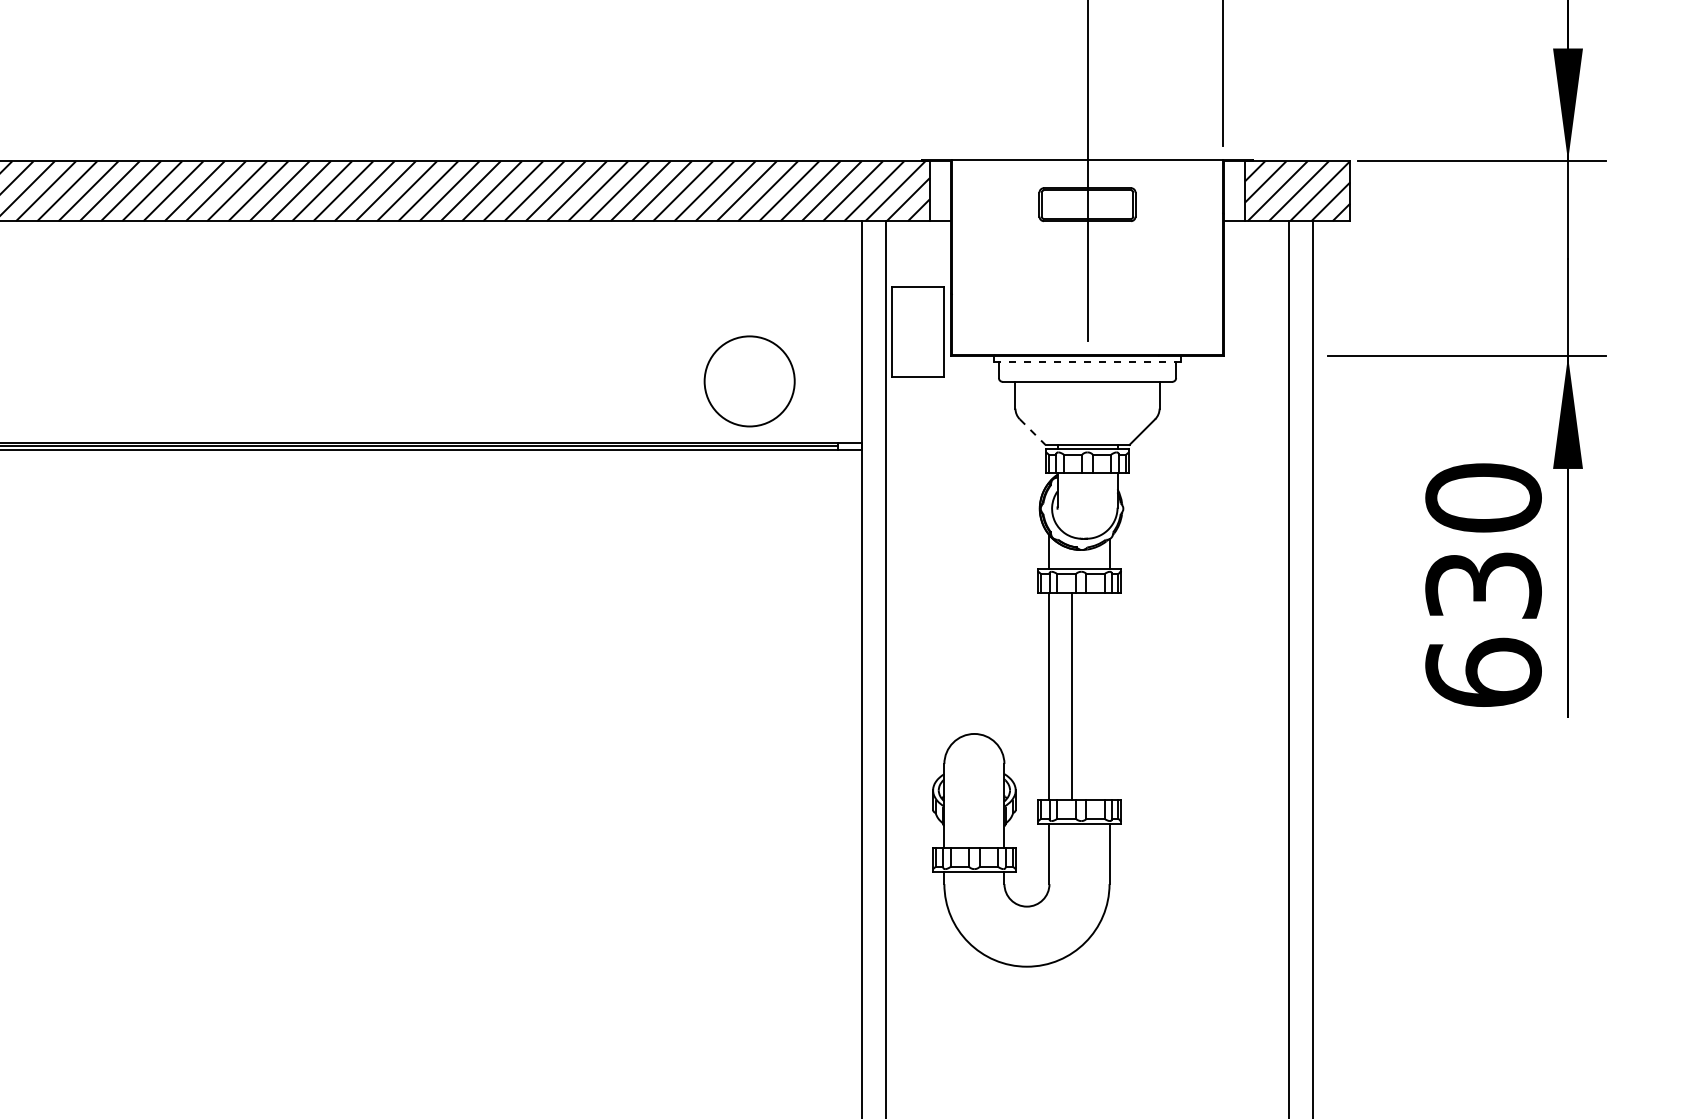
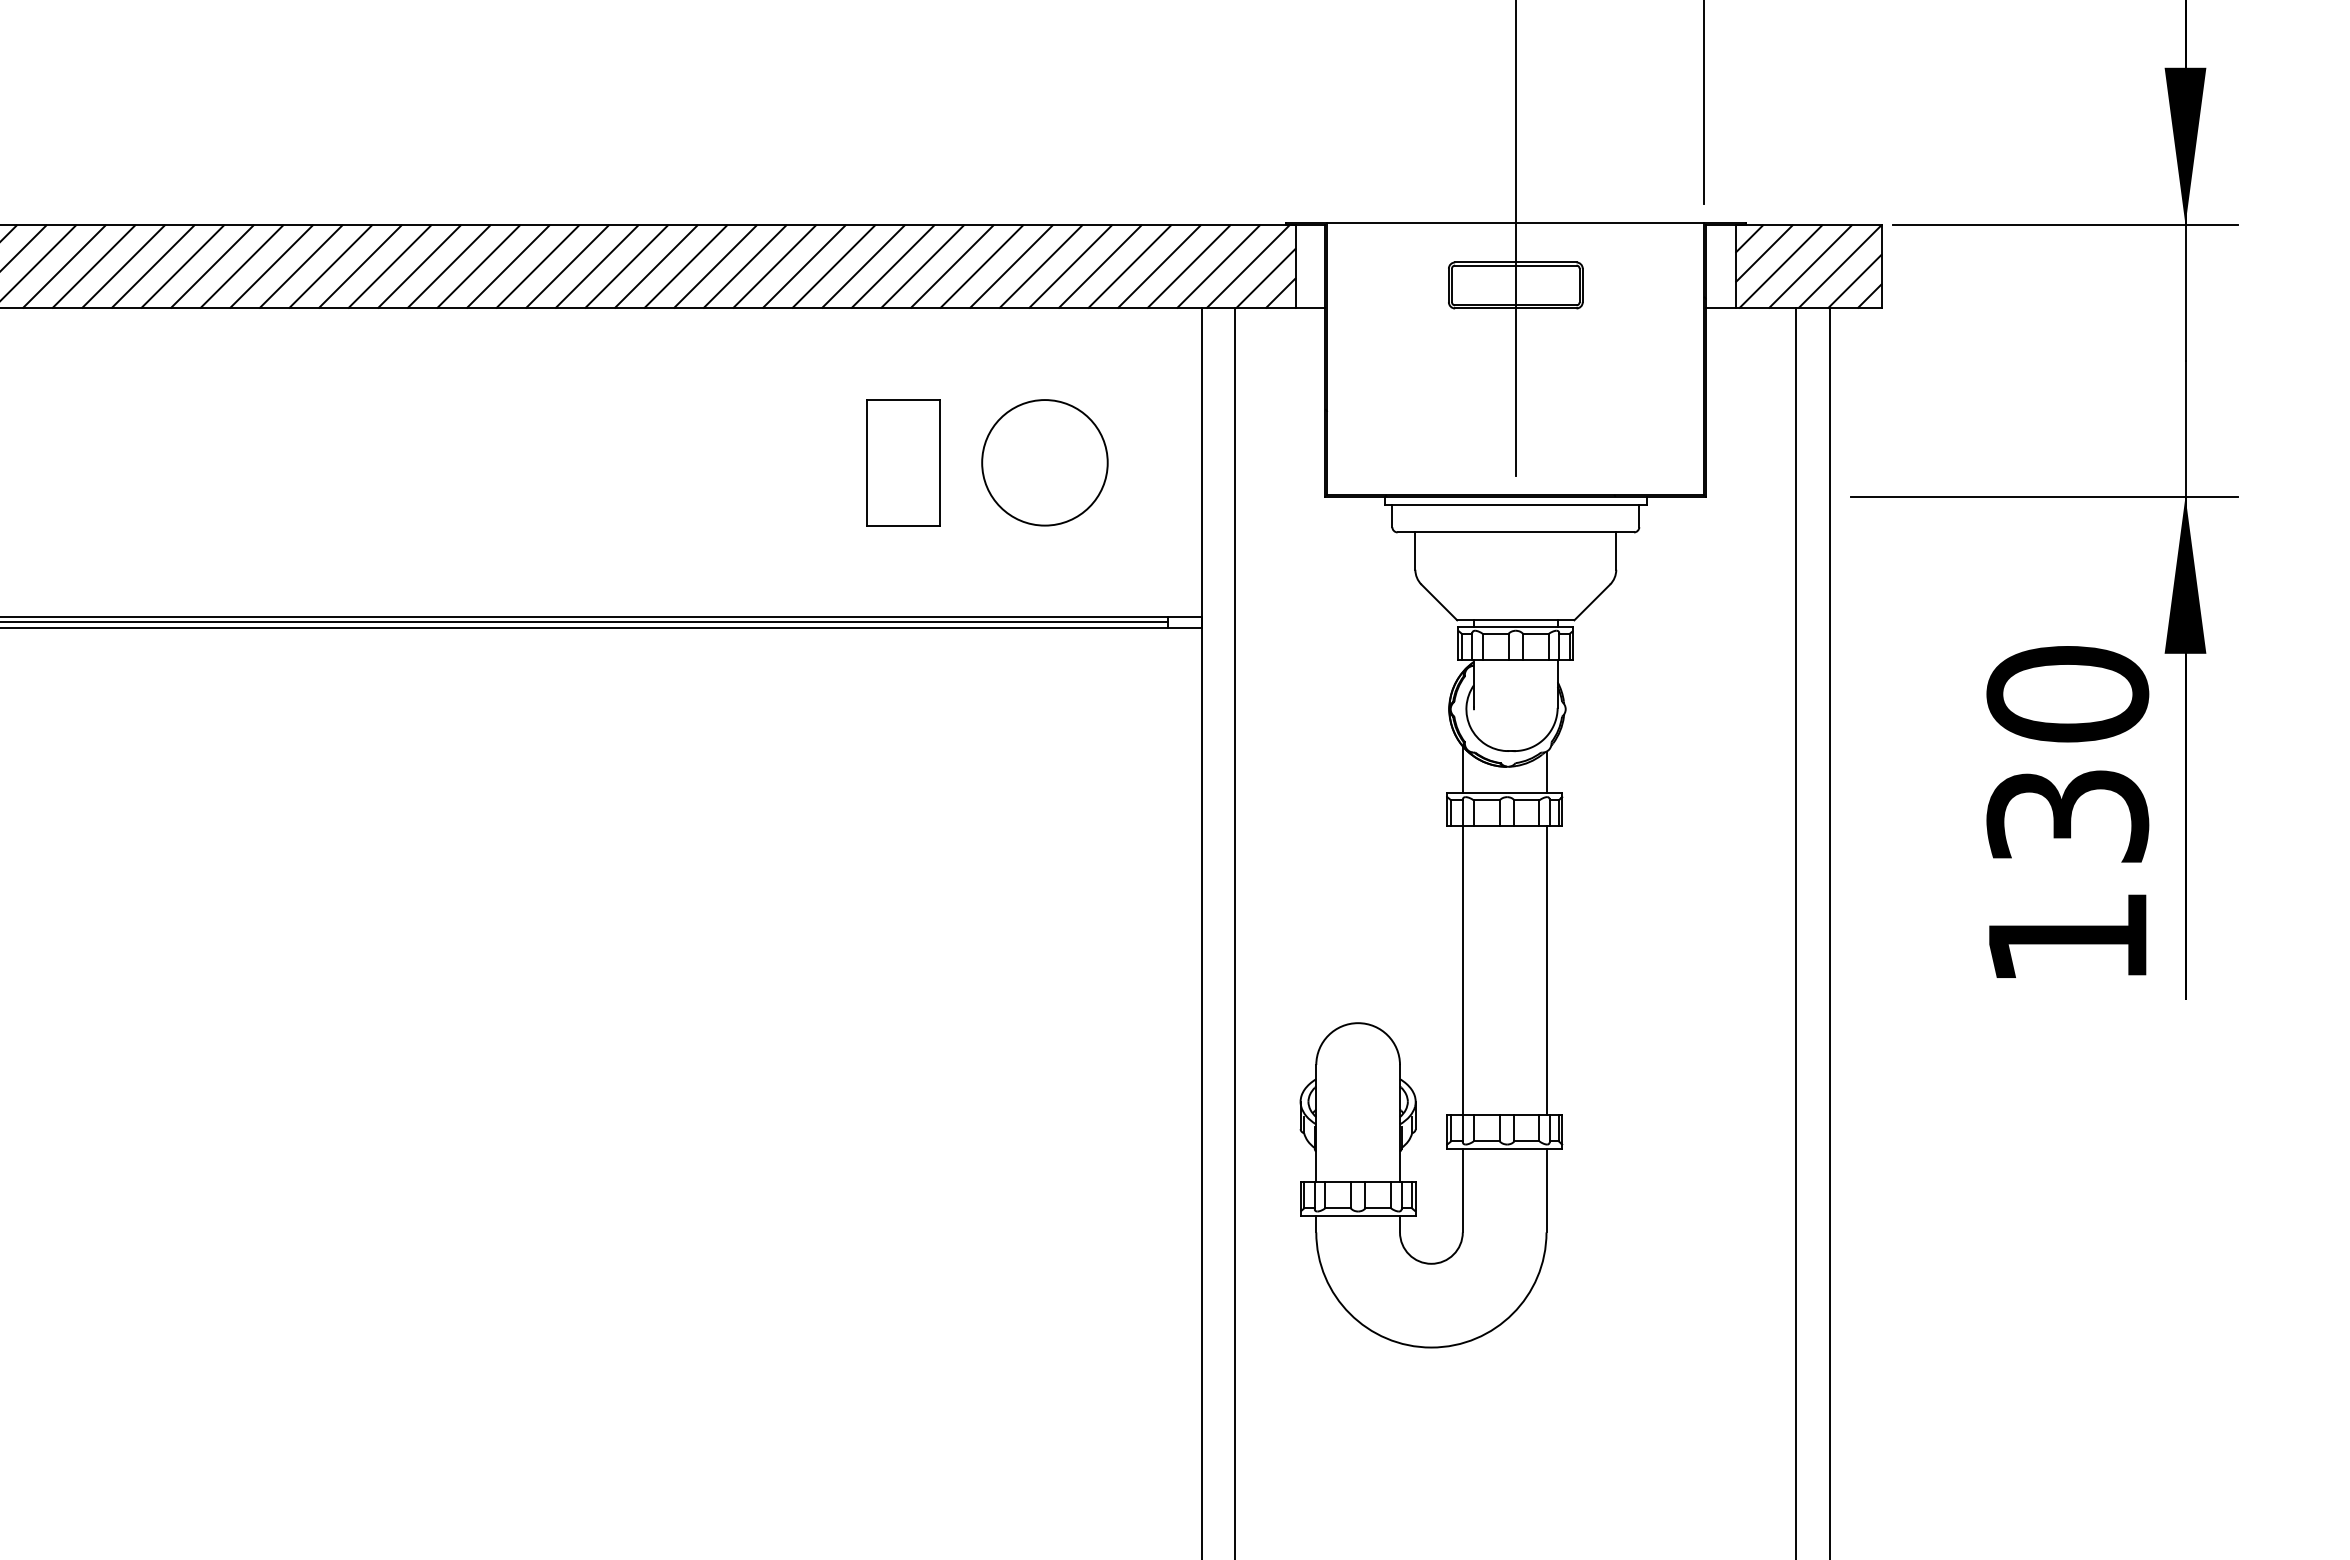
part: (917, 331) -> (903, 462), moved
line: (1087, 362) -> (1515, 505), dashed -> solid
circle: (749, 381) -> (1044, 462), moved
line: (1032, 432) -> (1439, 602), dashed -> solid
text: (1483, 672) -> (2067, 937), 630 -> 130
line: (1072, 696) -> (1546, 970), moved

